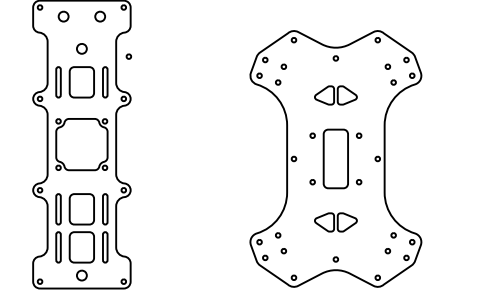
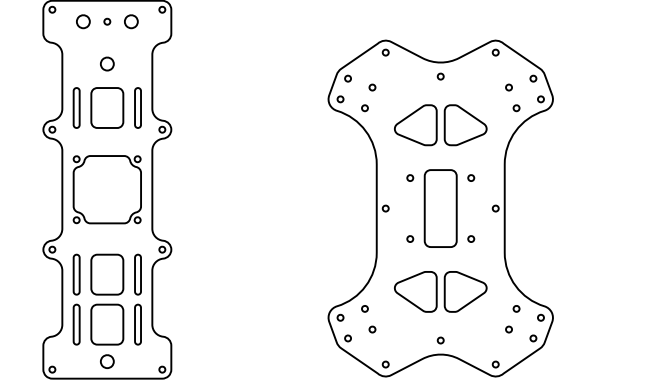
part: (128, 56) -> (106, 21), moved
part: (335, 95) -> (440, 125), size x1.67
part: (335, 222) -> (440, 291), size x1.67

